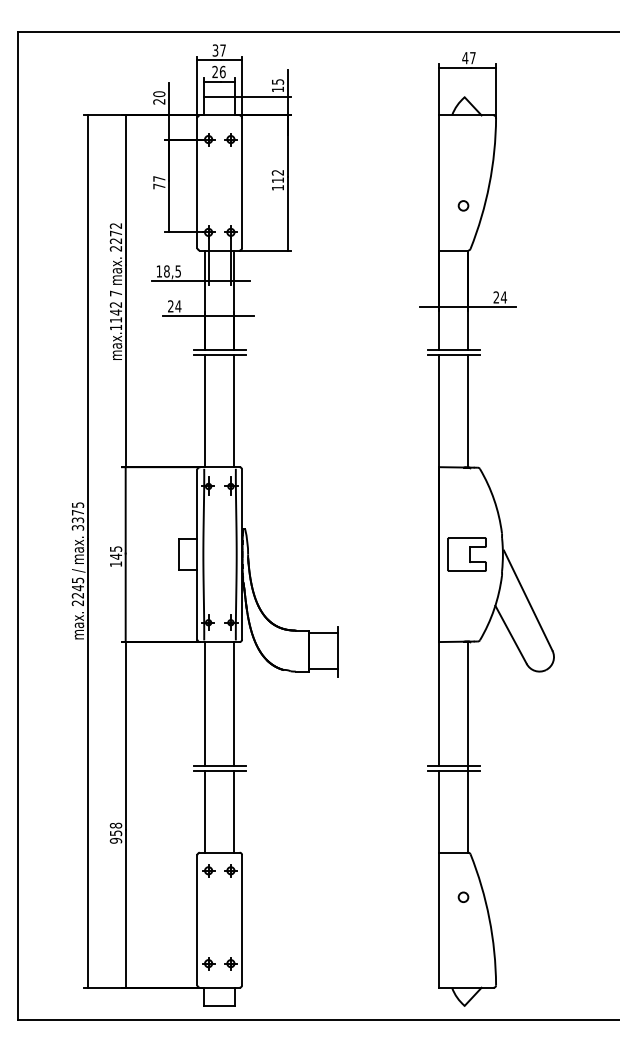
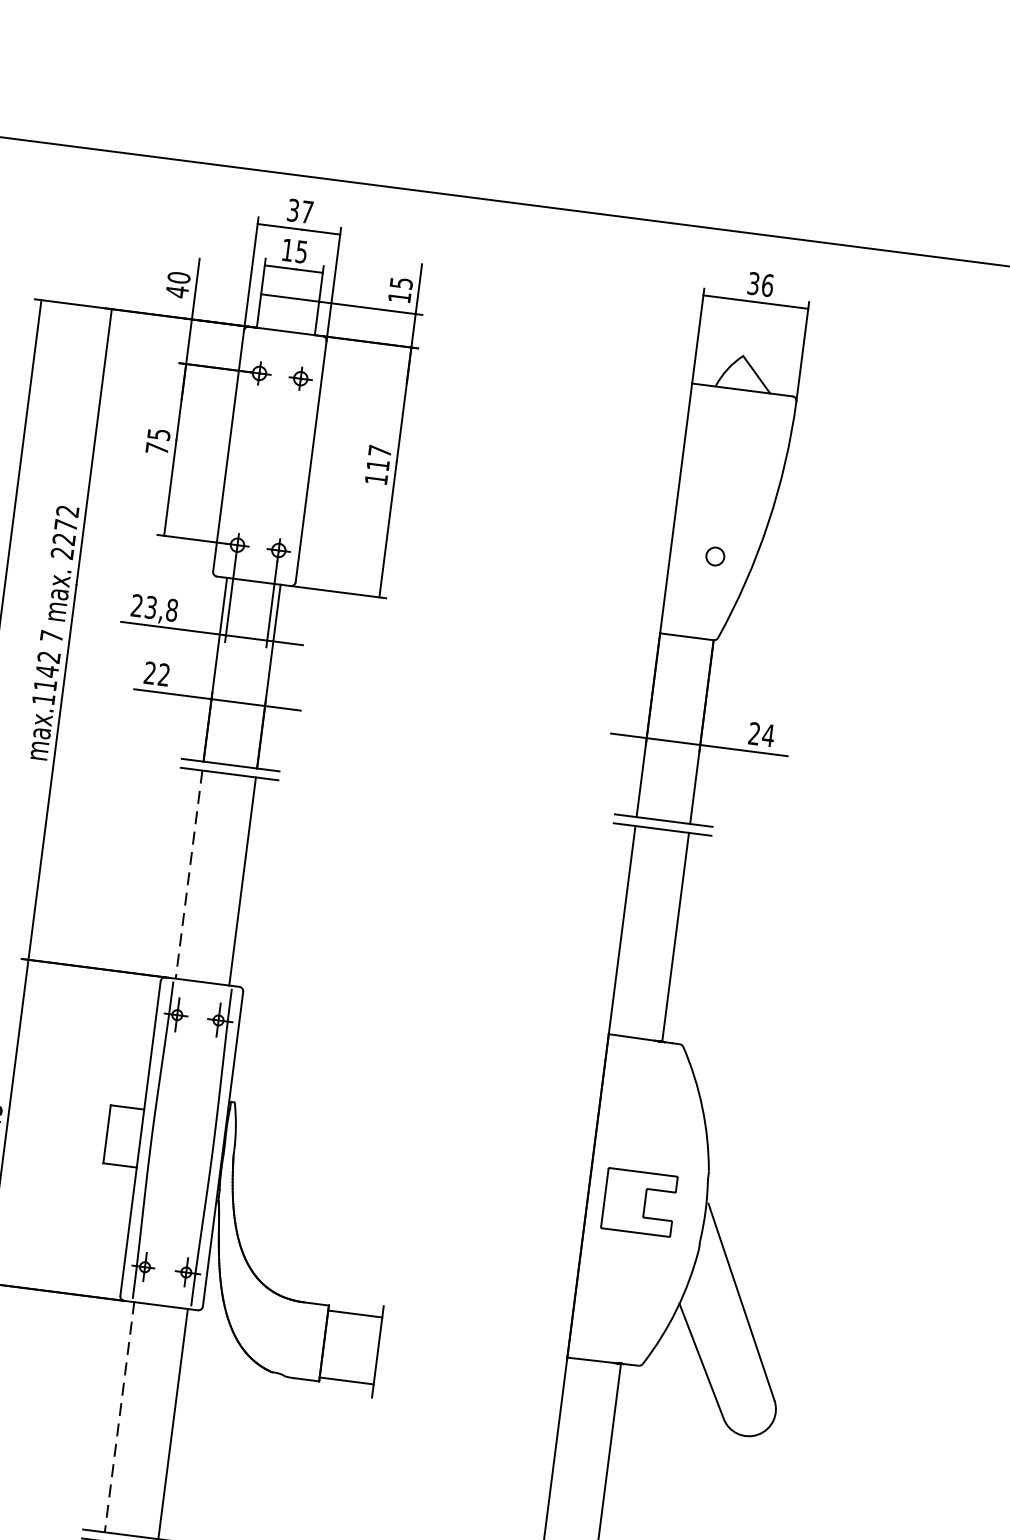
text: (468, 58) -> (759, 285), 47 -> 36
text: (218, 71) -> (293, 249), 26 -> 15
text: (159, 101) -> (177, 291), 20 -> 40
text: (277, 172) -> (379, 450), 112 -> 117
text: (159, 178) -> (159, 433), 77 -> 75
text: (168, 271) -> (154, 608), 18,5 -> 23,8
text: (178, 306) -> (164, 675), 24 -> 22
line: (205, 411) -> (189, 875), solid -> dashed
line: (205, 704) -> (119, 1417), solid -> dashed

